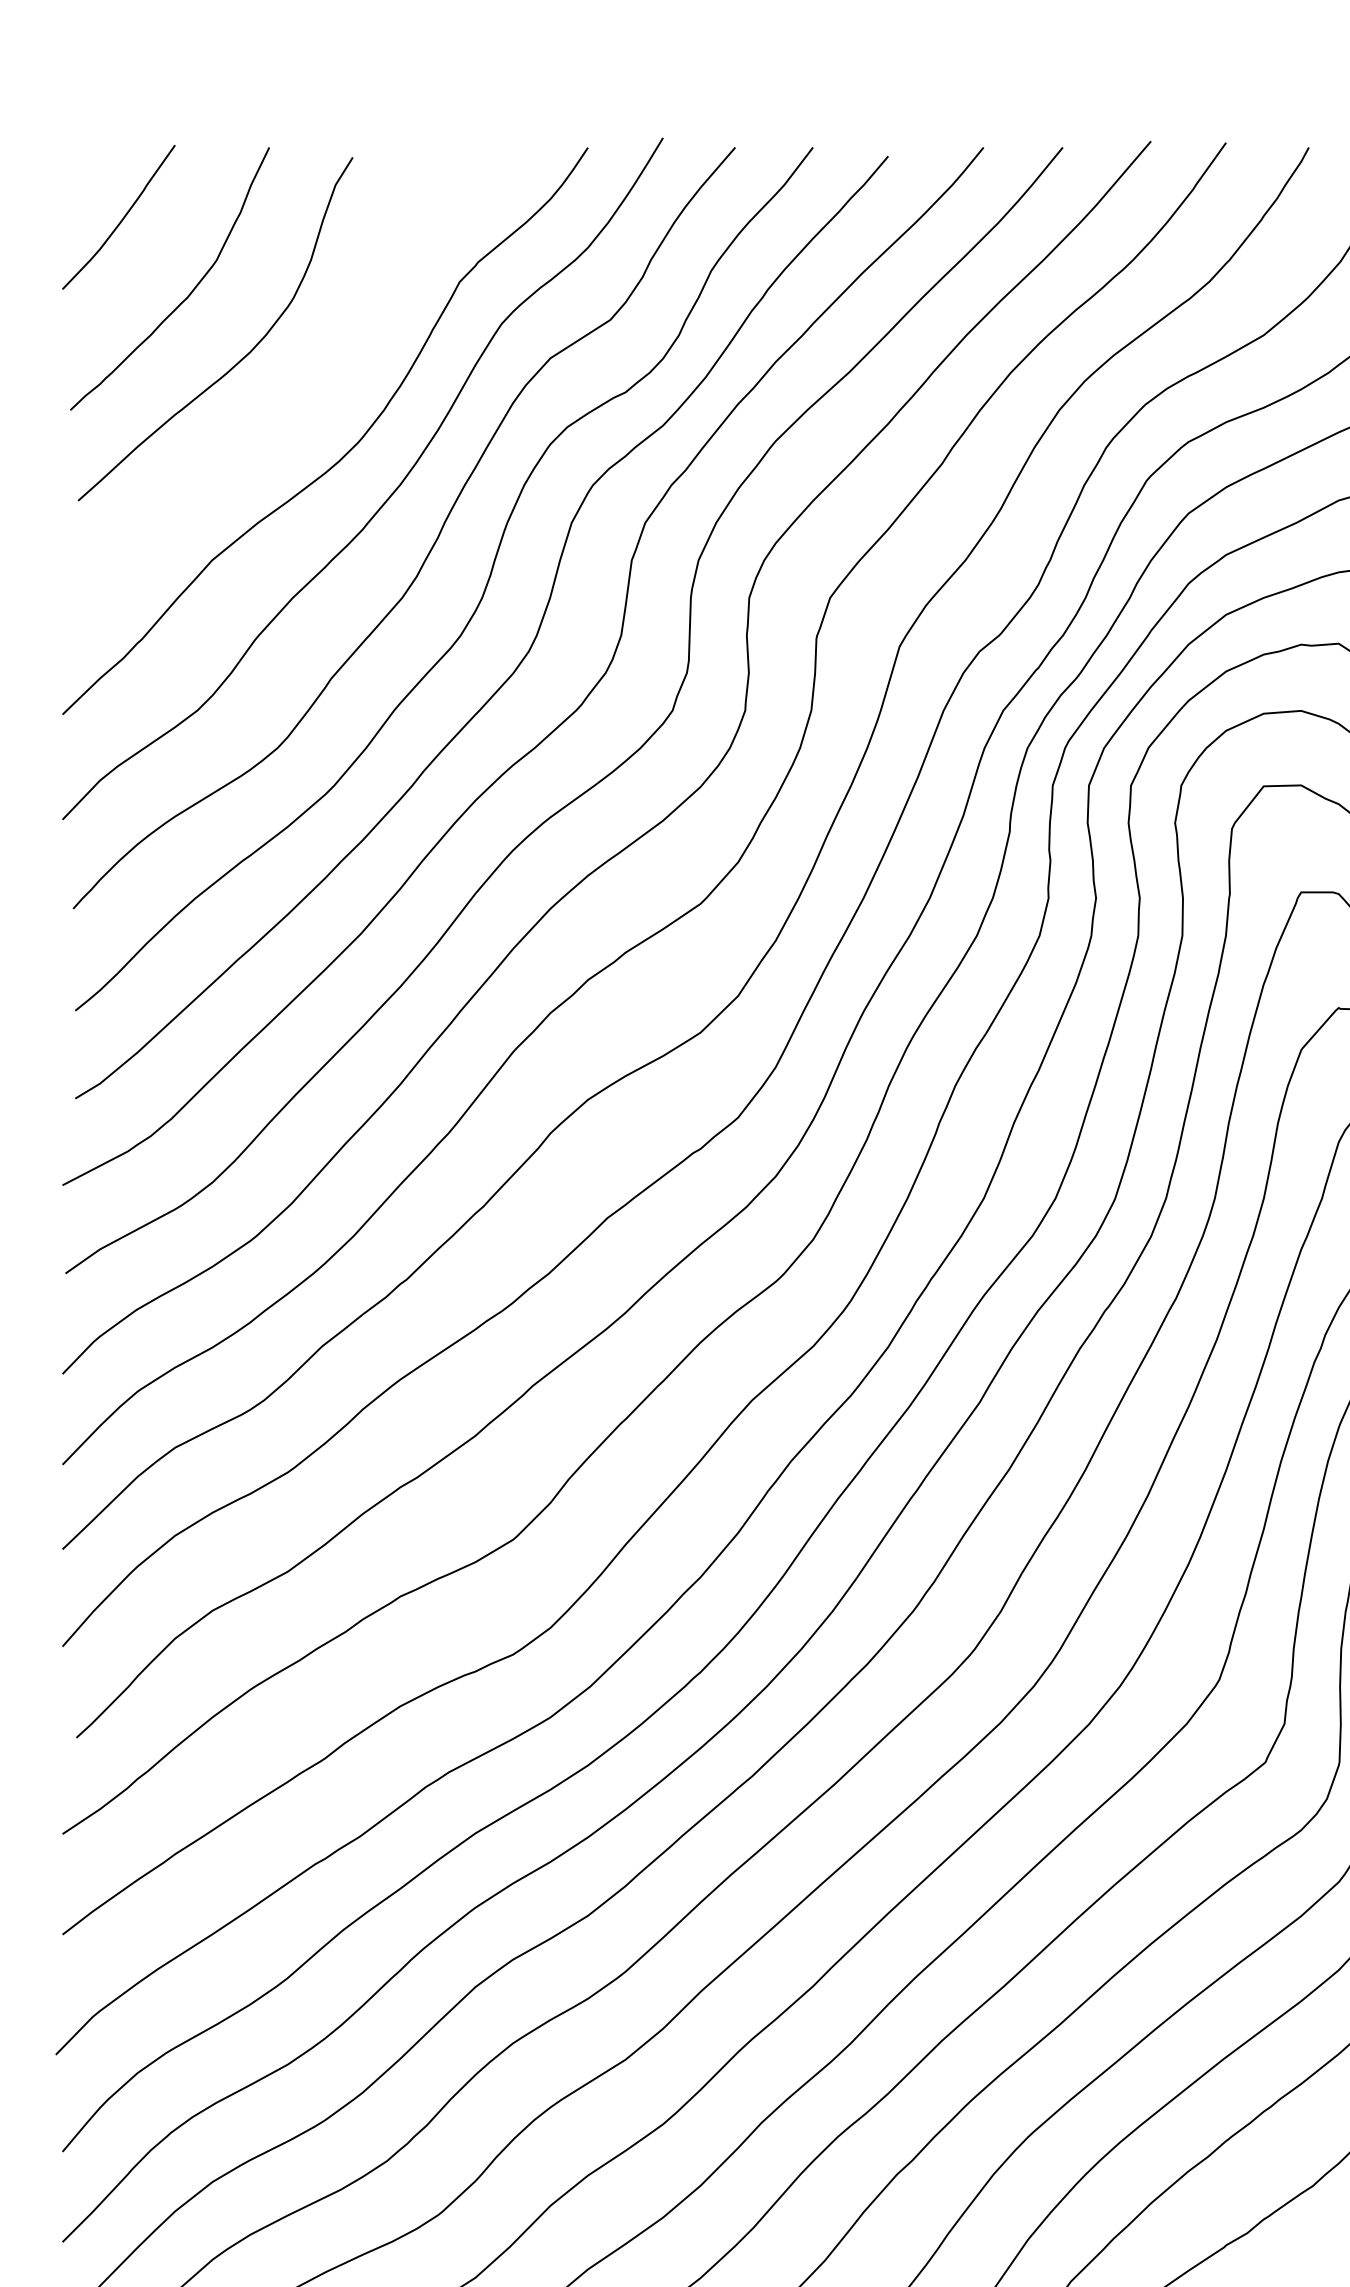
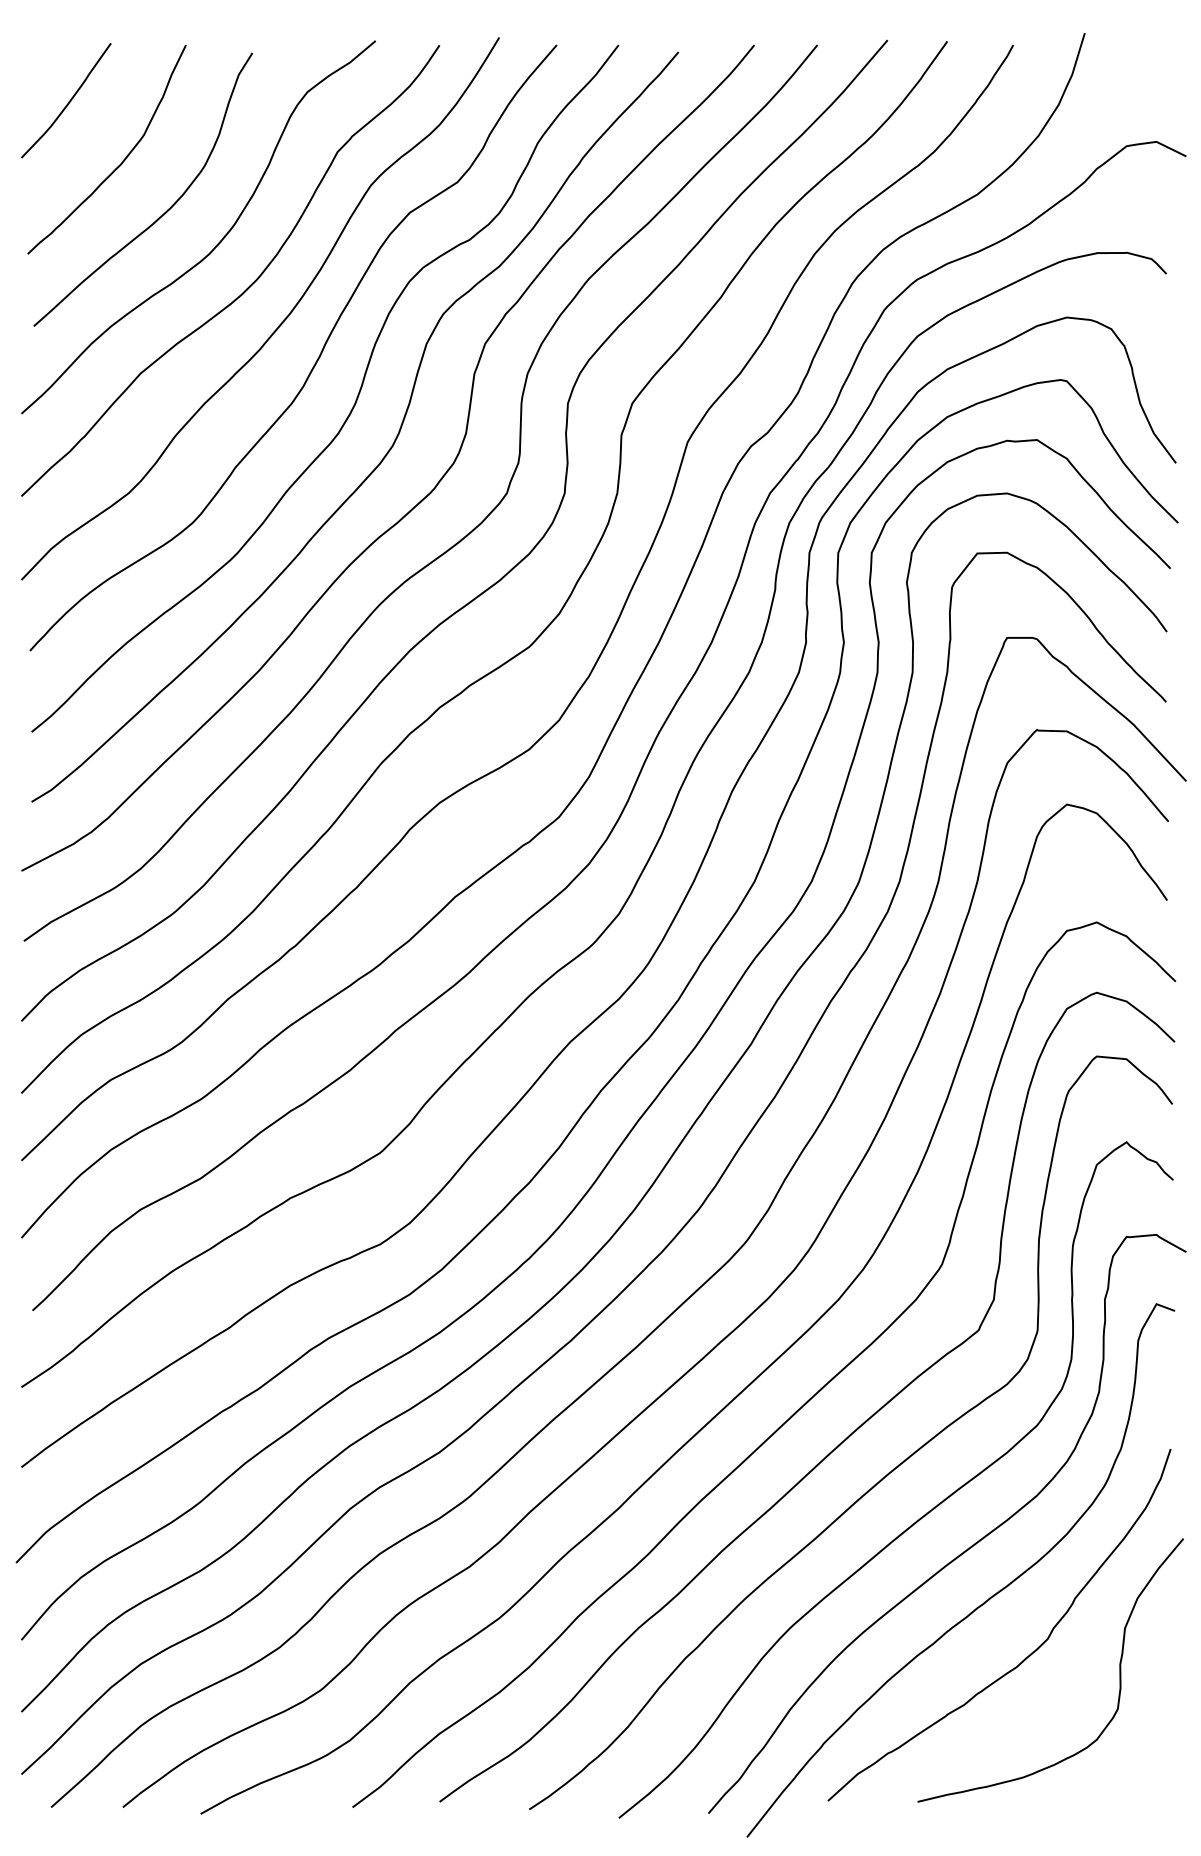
curve: (307, 398) -> (216, 244), added

